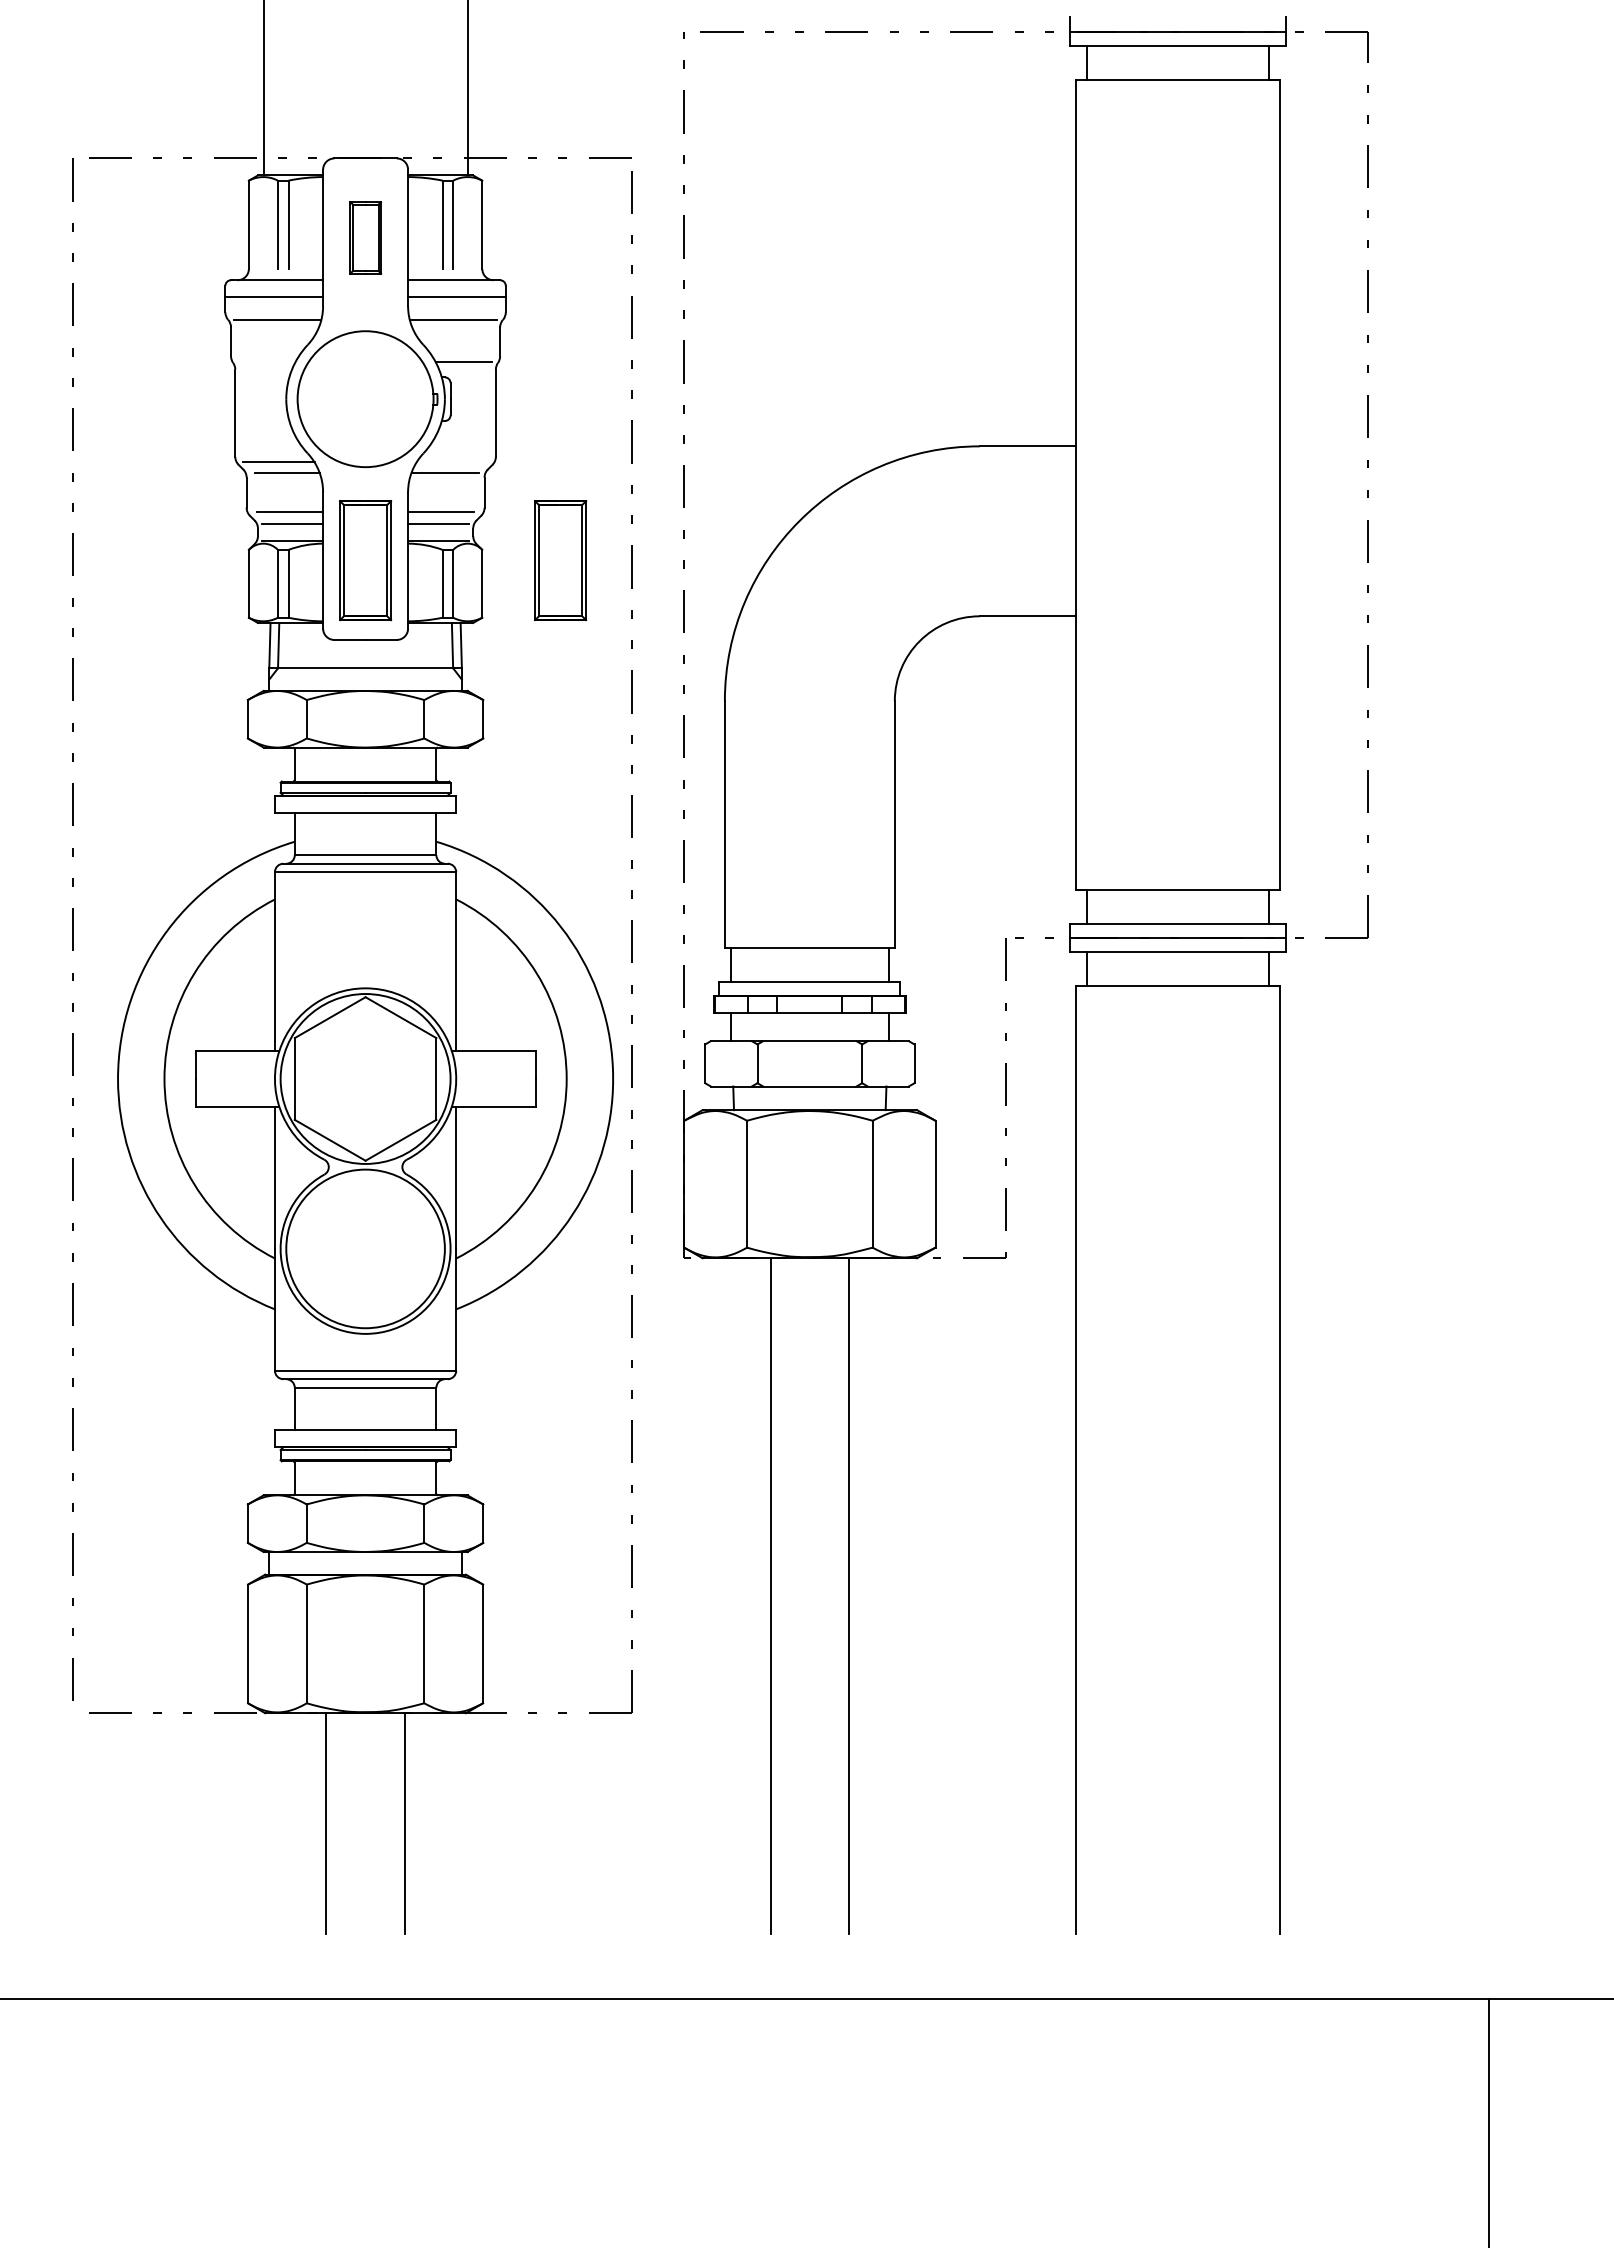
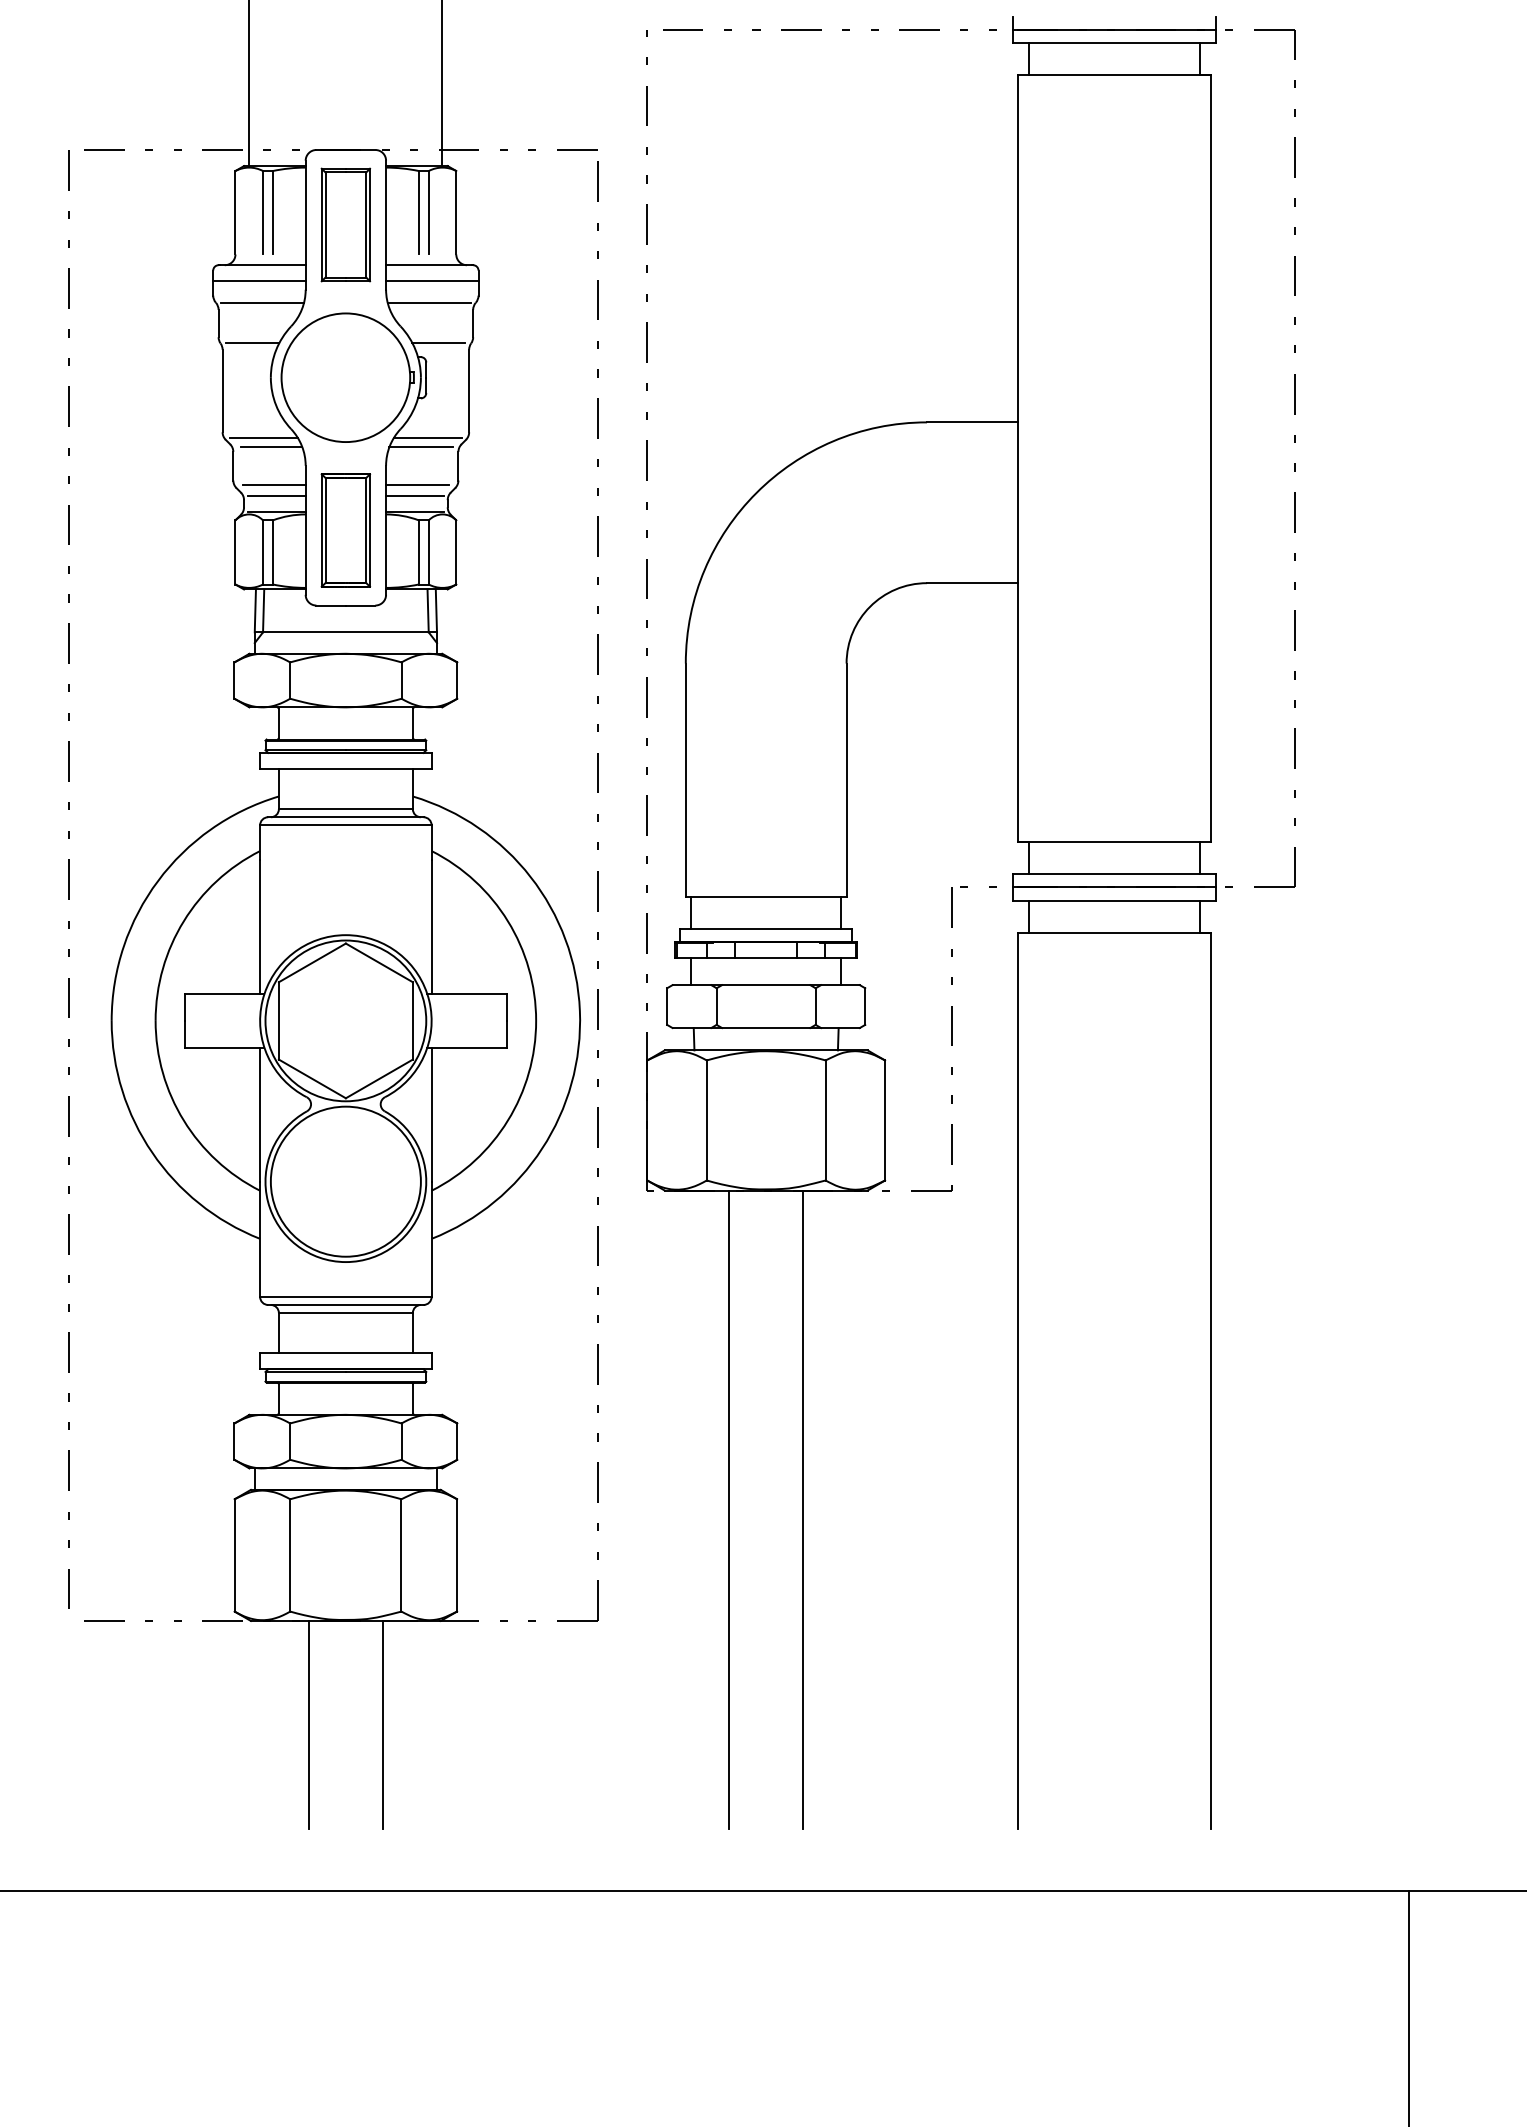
part: (365, 237) -> (345, 224), size x1.67
line: (267, 362) -> (253, 343), added
line: (452, 462) -> (428, 437), added
part: (560, 560) -> (530, 530), removed

